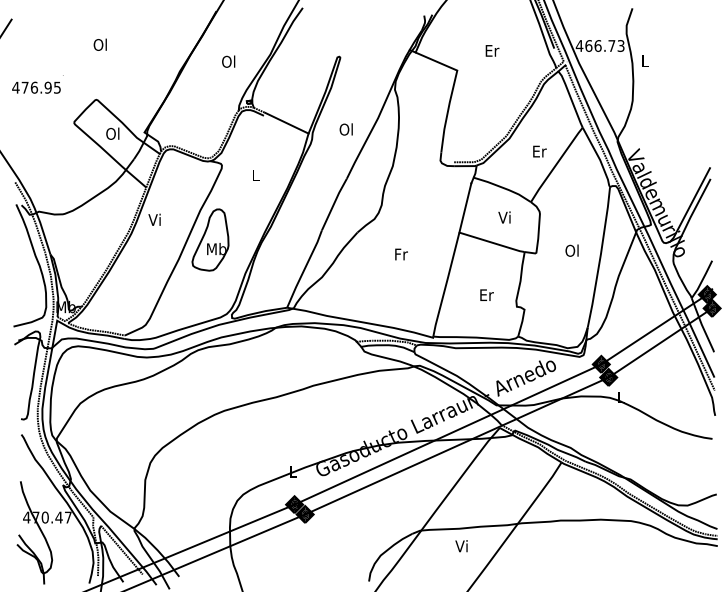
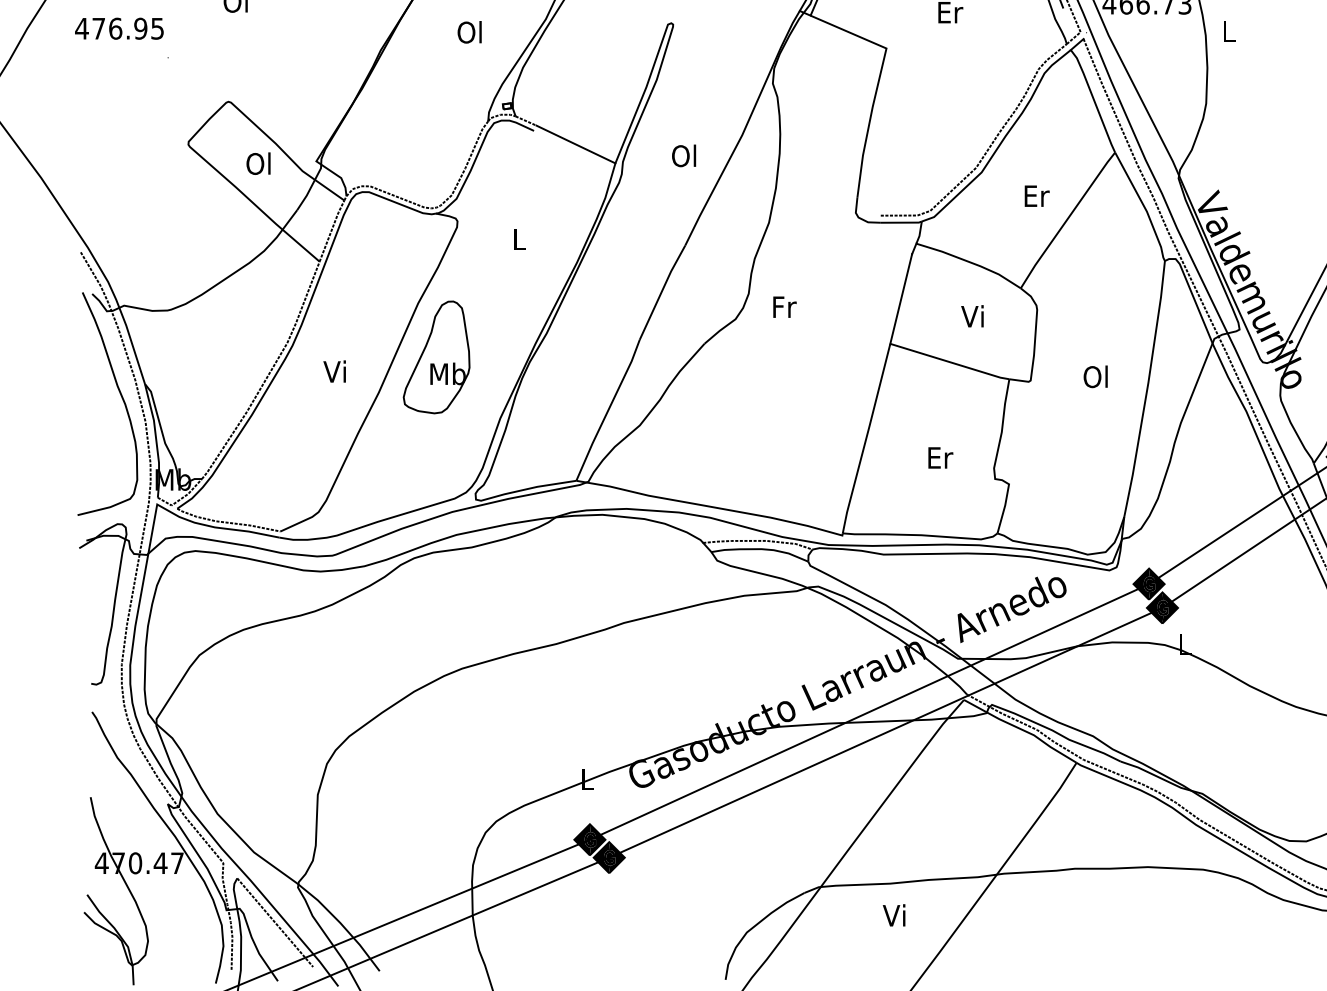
text: (36, 87) -> (119, 28), moved
text: (154, 219) -> (334, 370), moved
text: (401, 254) -> (784, 307), moved

